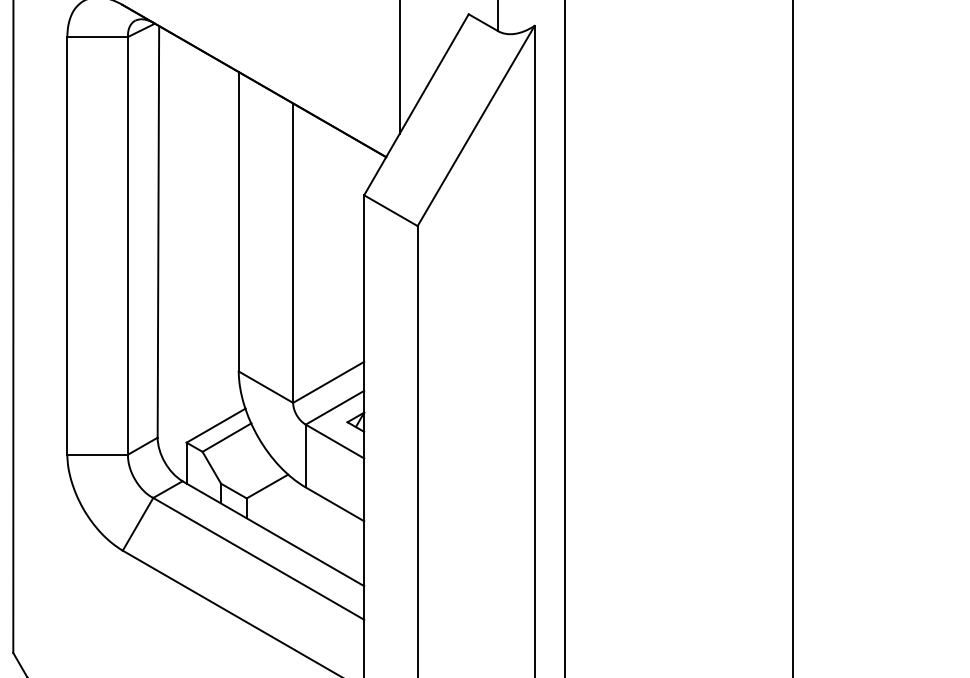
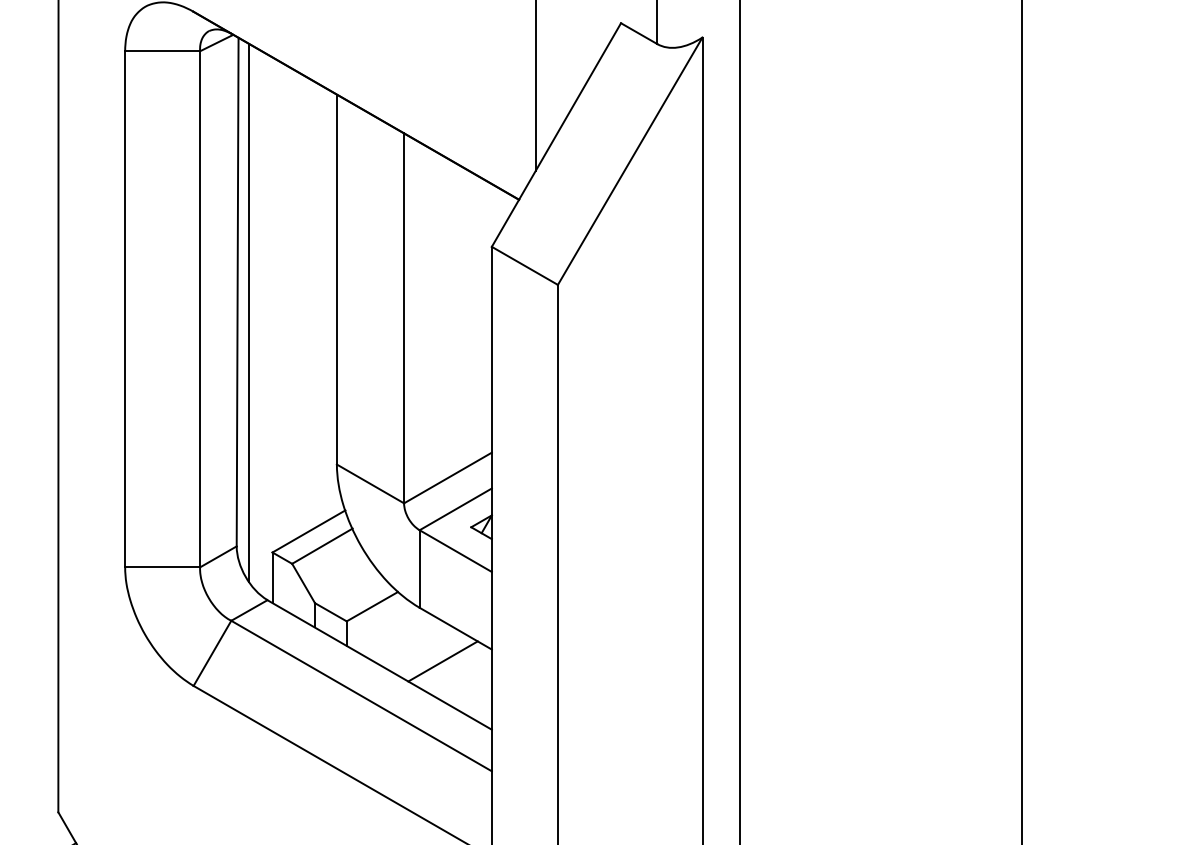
line: (168, 249) -> (249, 313), added
line: (324, 530) -> (442, 661), added

